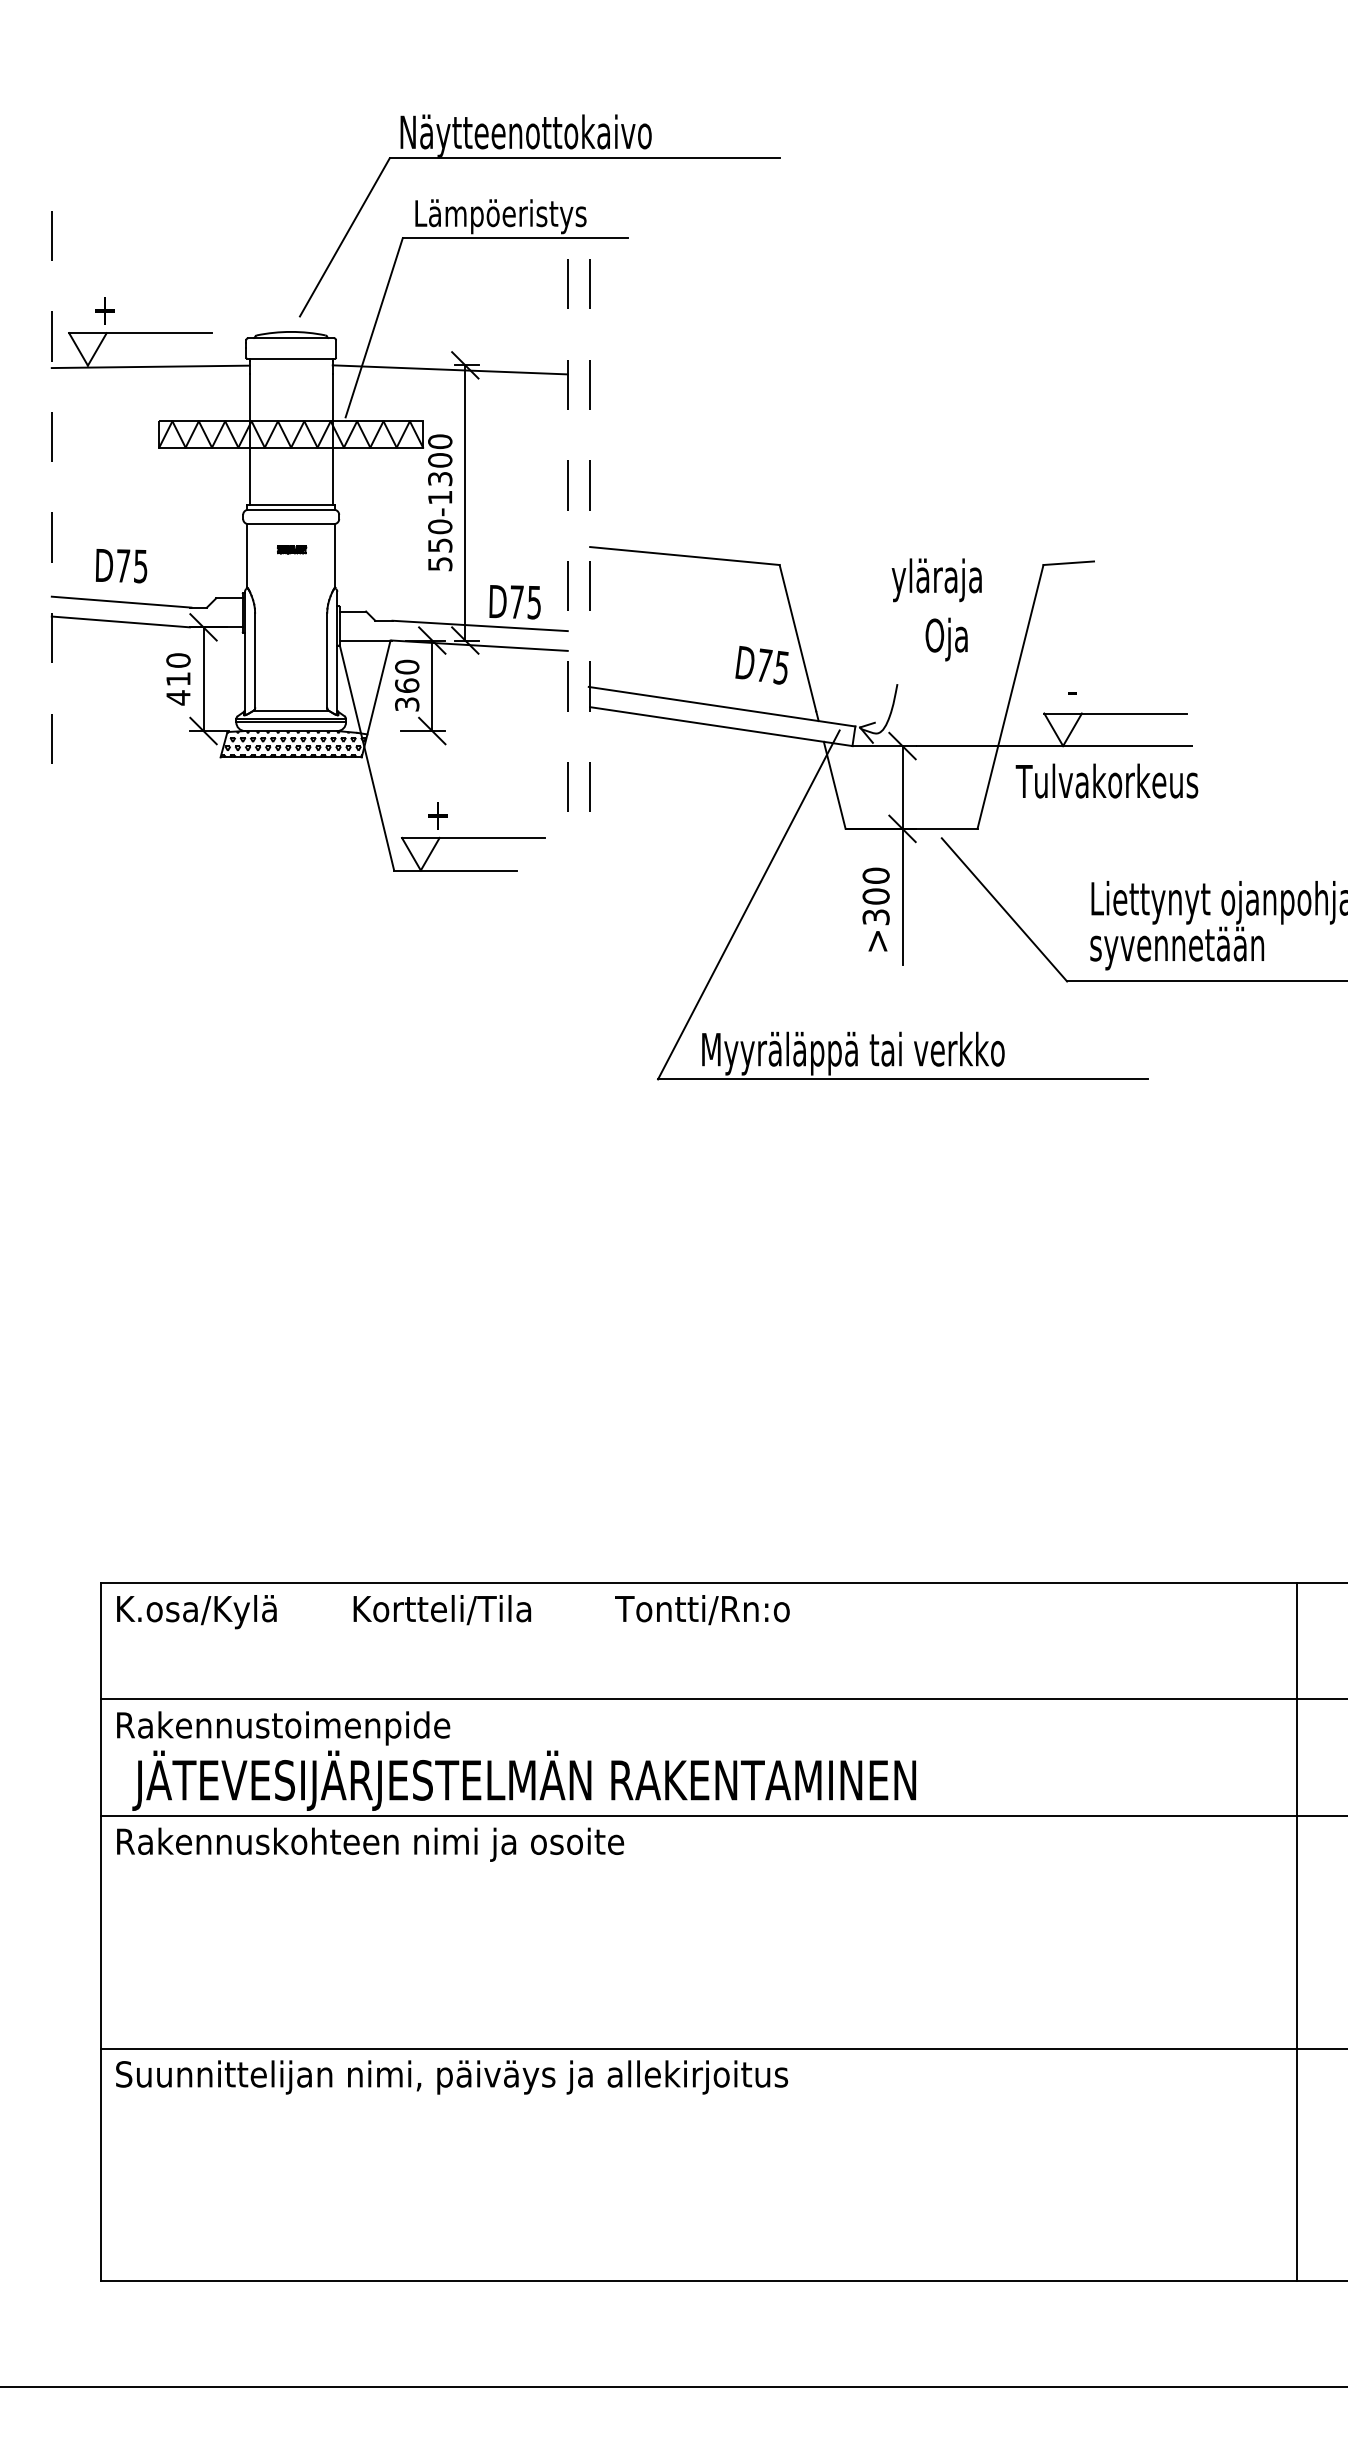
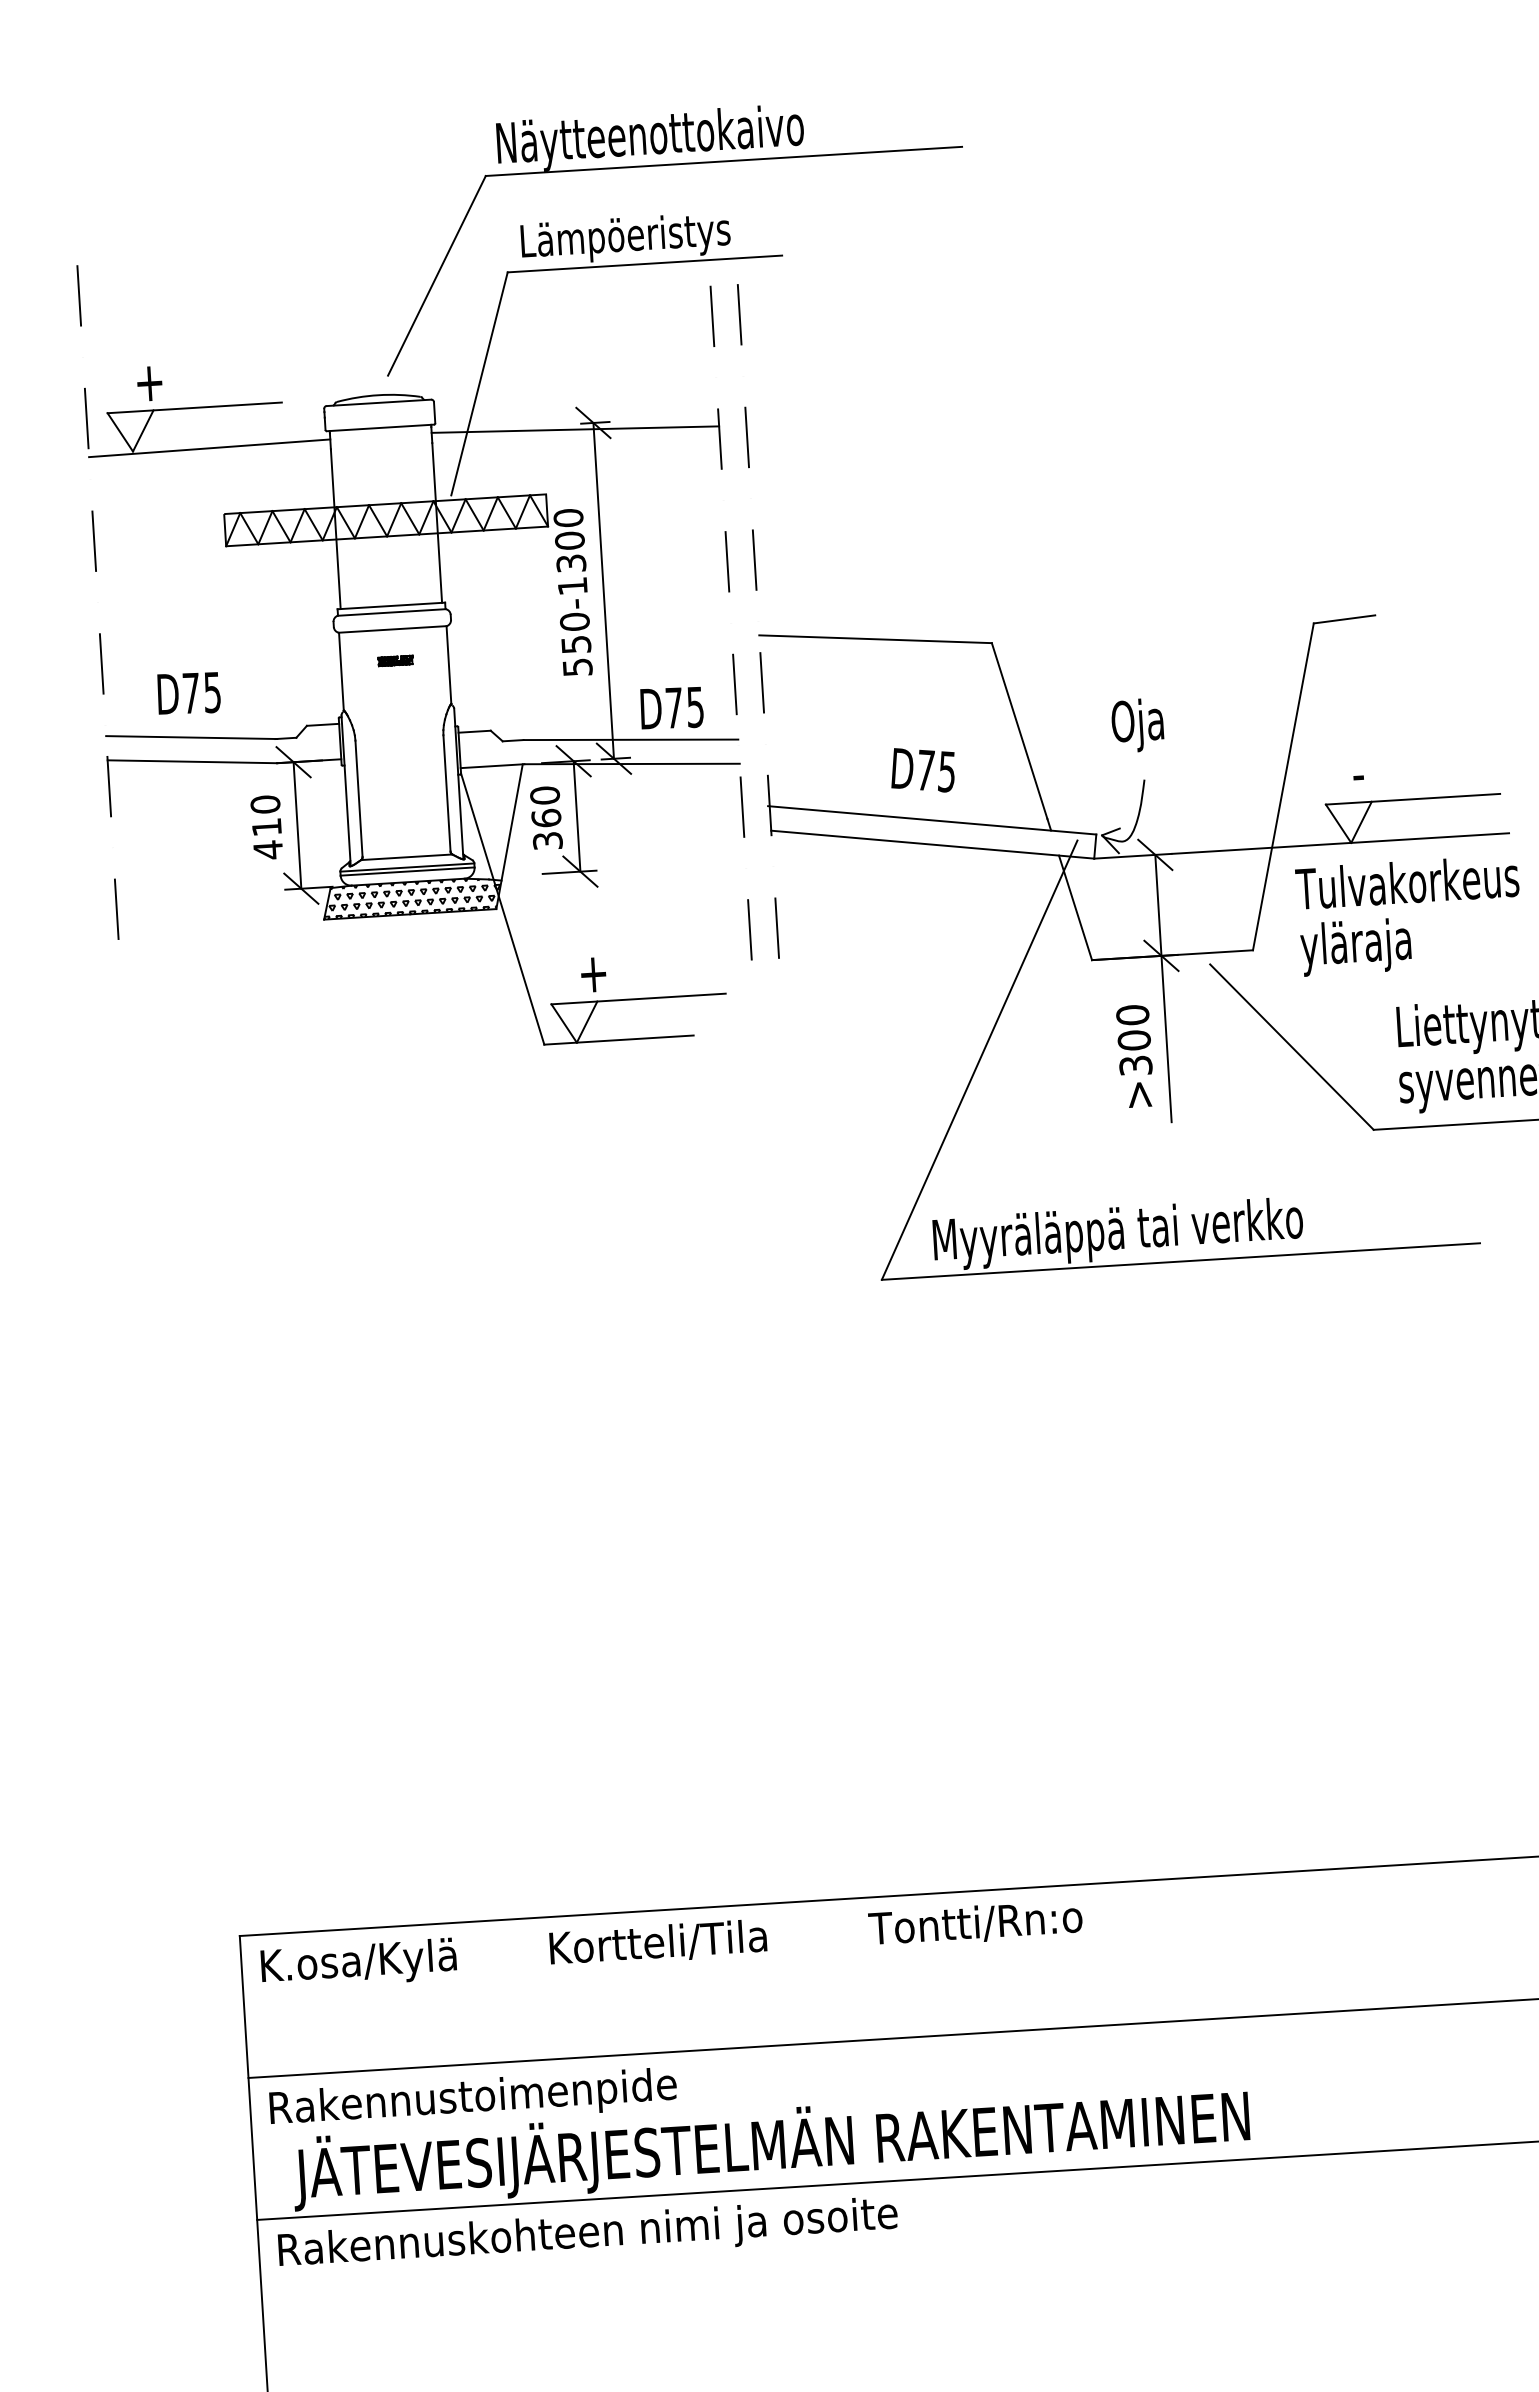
text: (936, 580) -> (1355, 947), moved
text: (946, 639) -> (1137, 725), moved
text: (761, 665) -> (922, 770), moved

